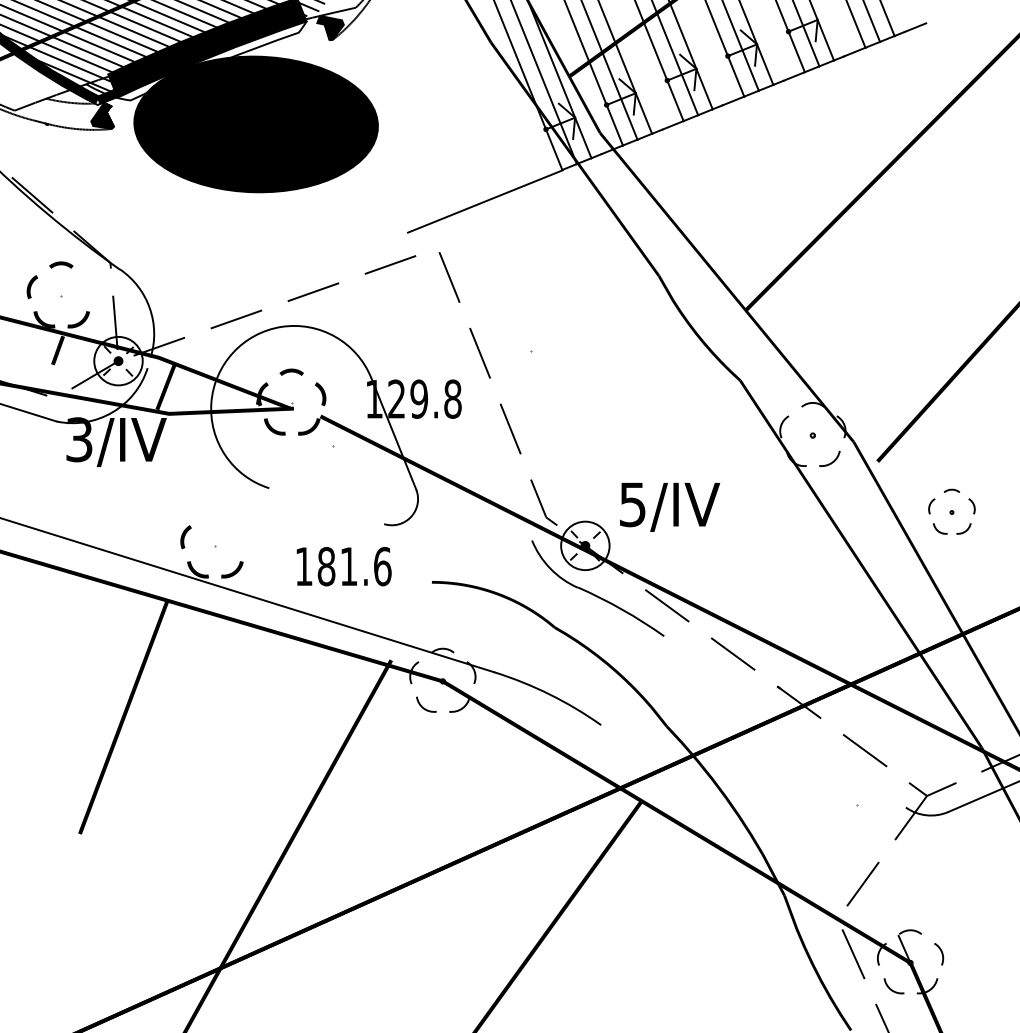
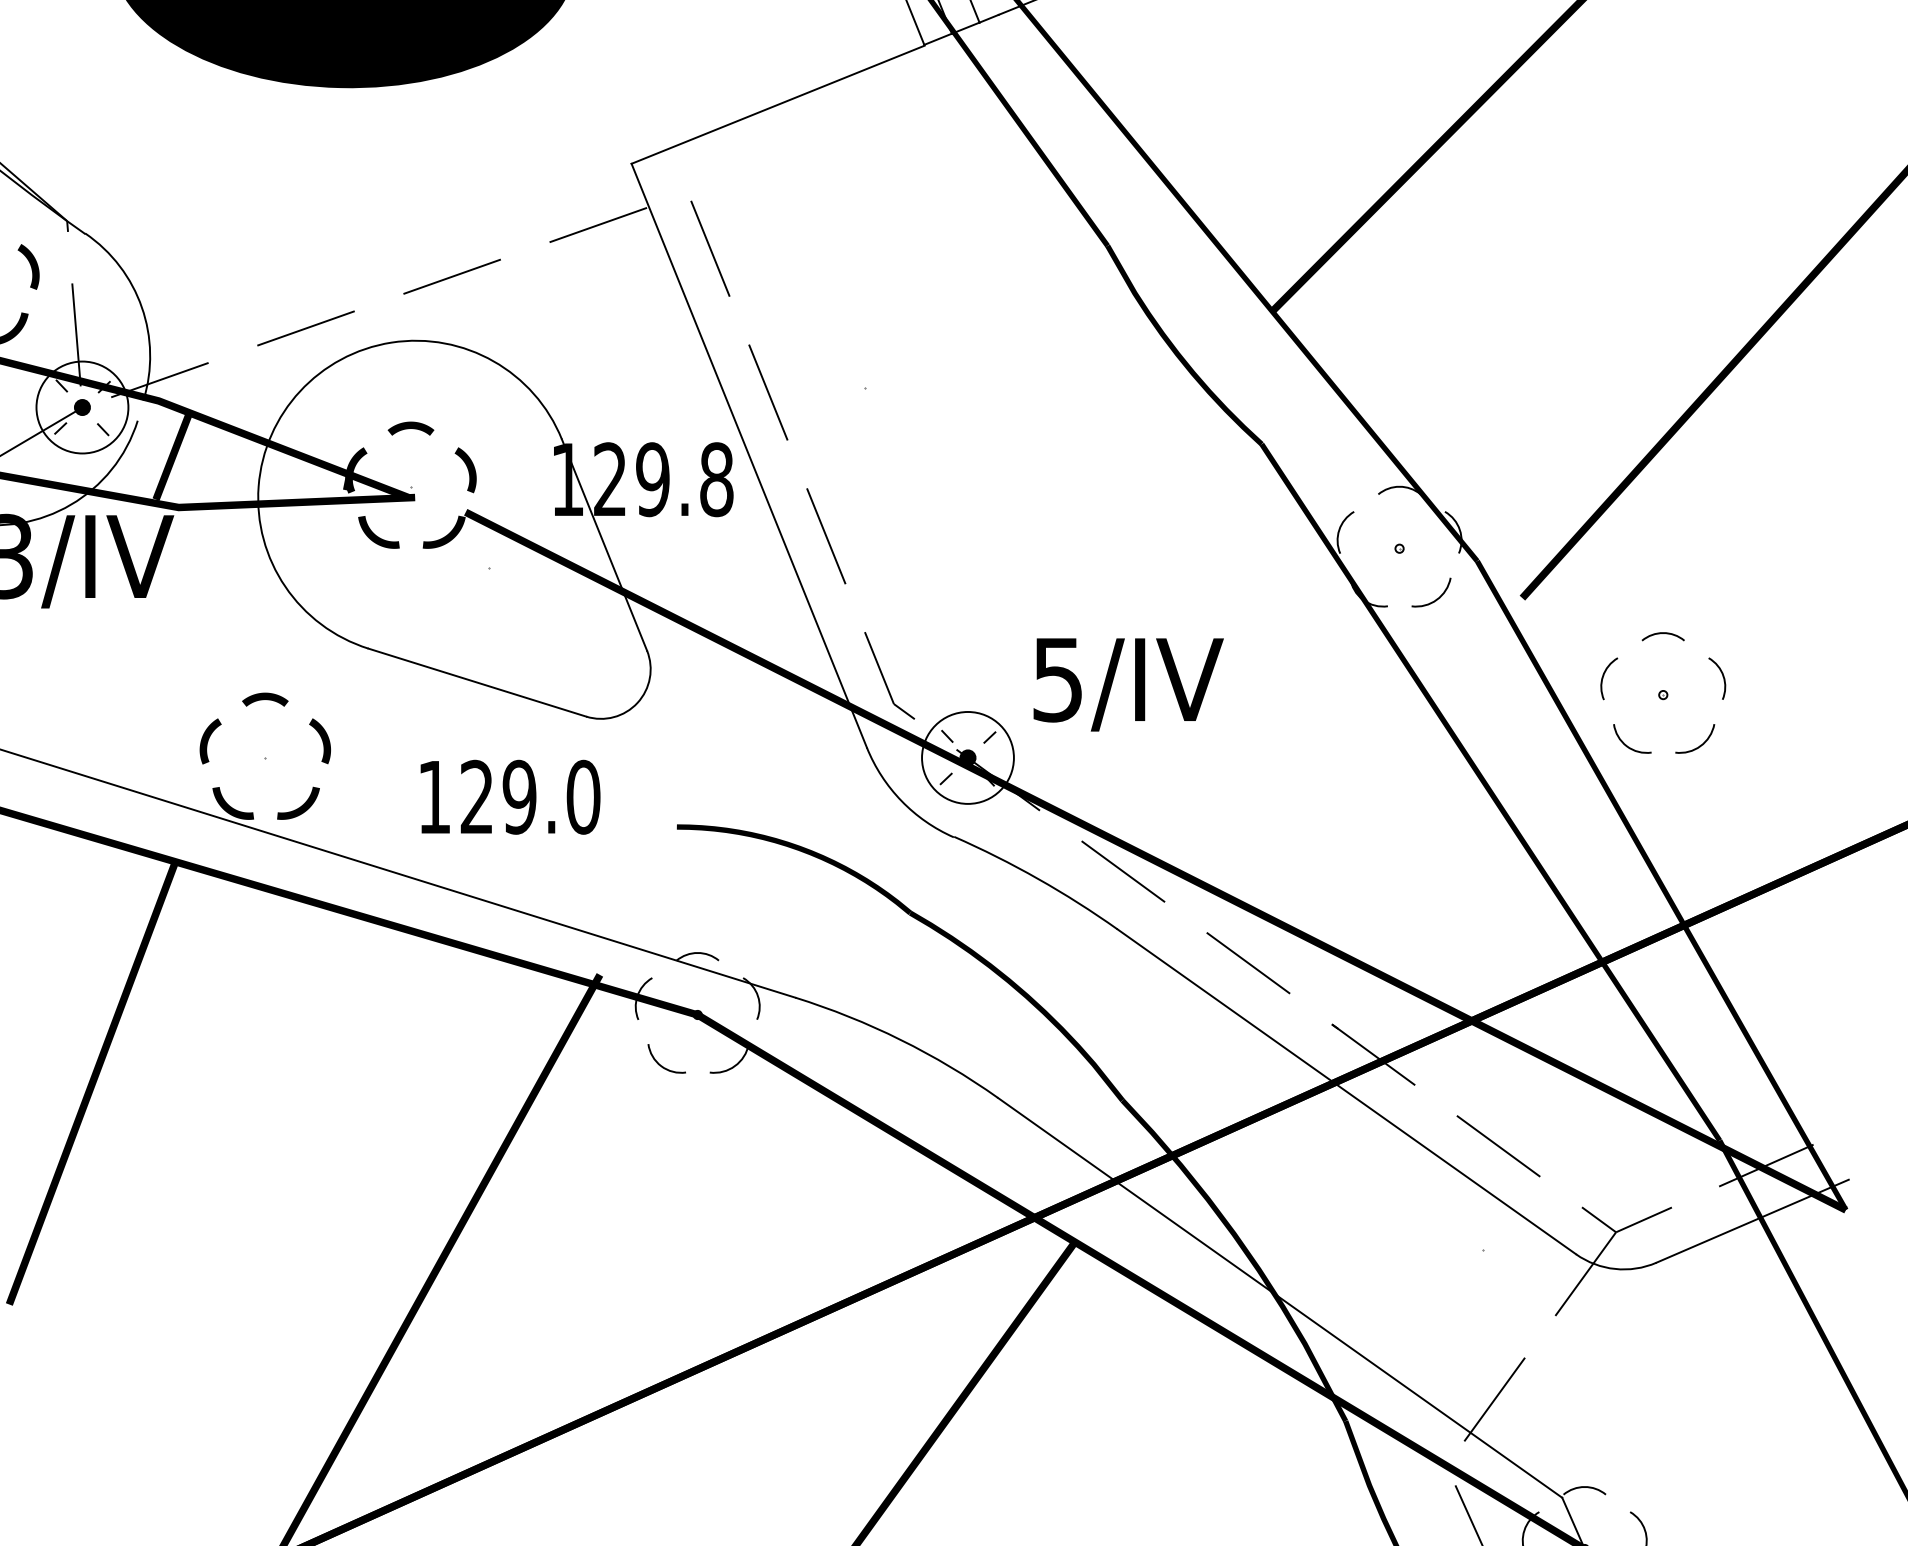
curve: (90, 285) -> (29, 264), added
line: (470, 386) -> (750, 455), added
line: (326, 506) -> (476, 683), added
part: (951, 511) -> (1662, 692), size x1.43
curve: (214, 514) -> (264, 698), added
curve: (244, 536) -> (321, 740), added
text: (354, 566) -> (530, 797), 181.6 -> 129.0
line: (784, 721) -> (1345, 1091), added
line: (749, 830) -> (1279, 1297), added

